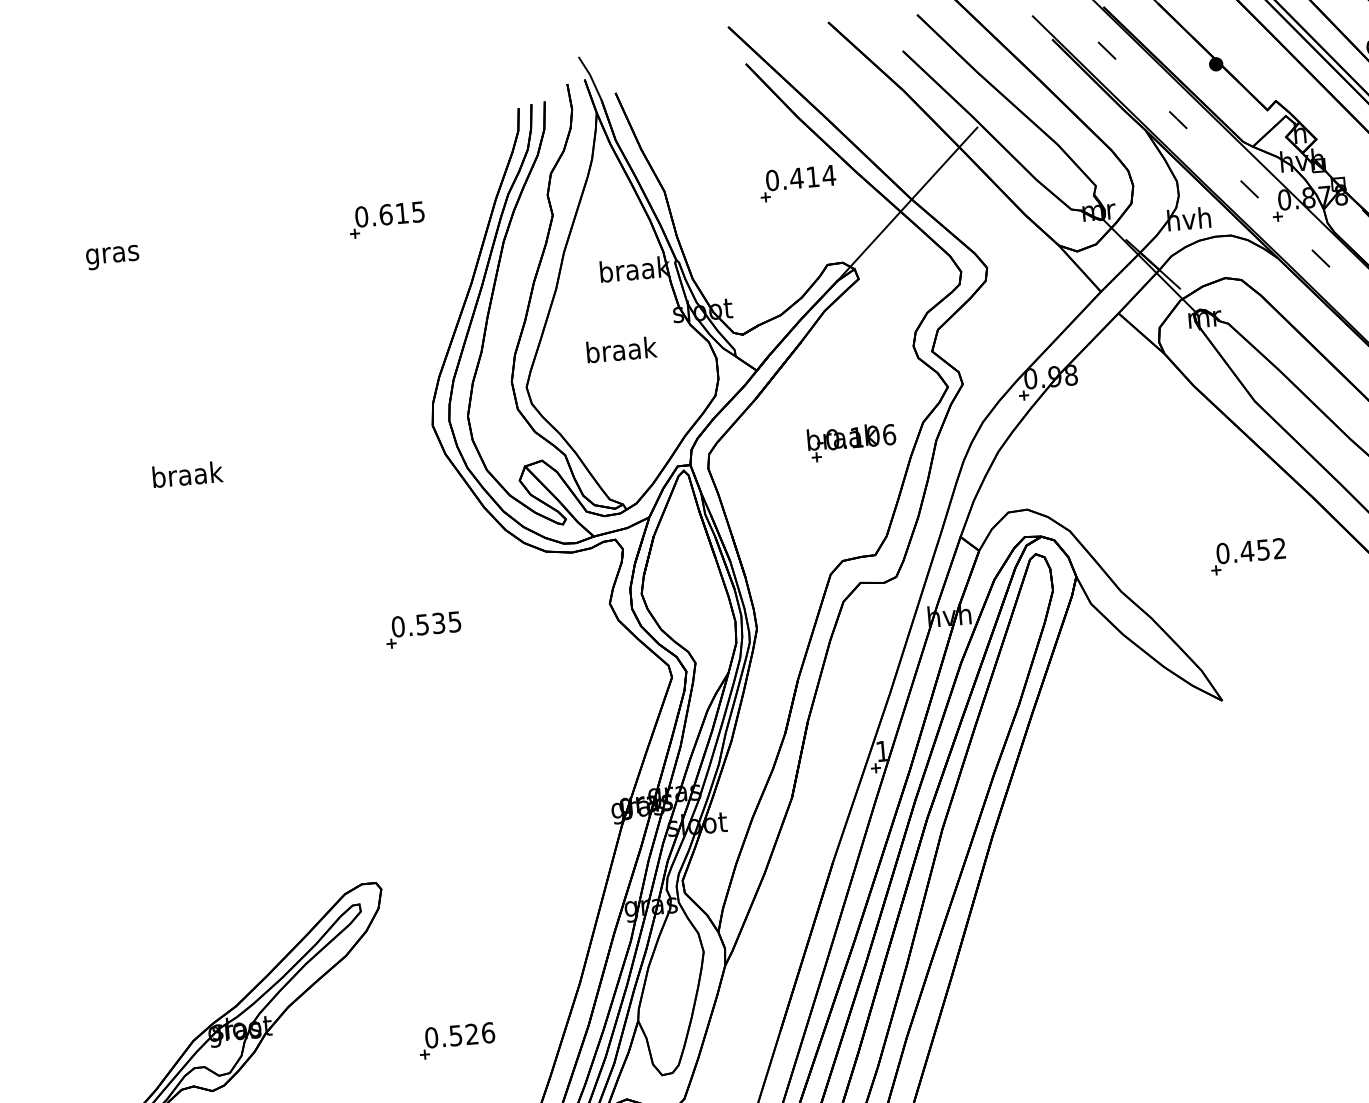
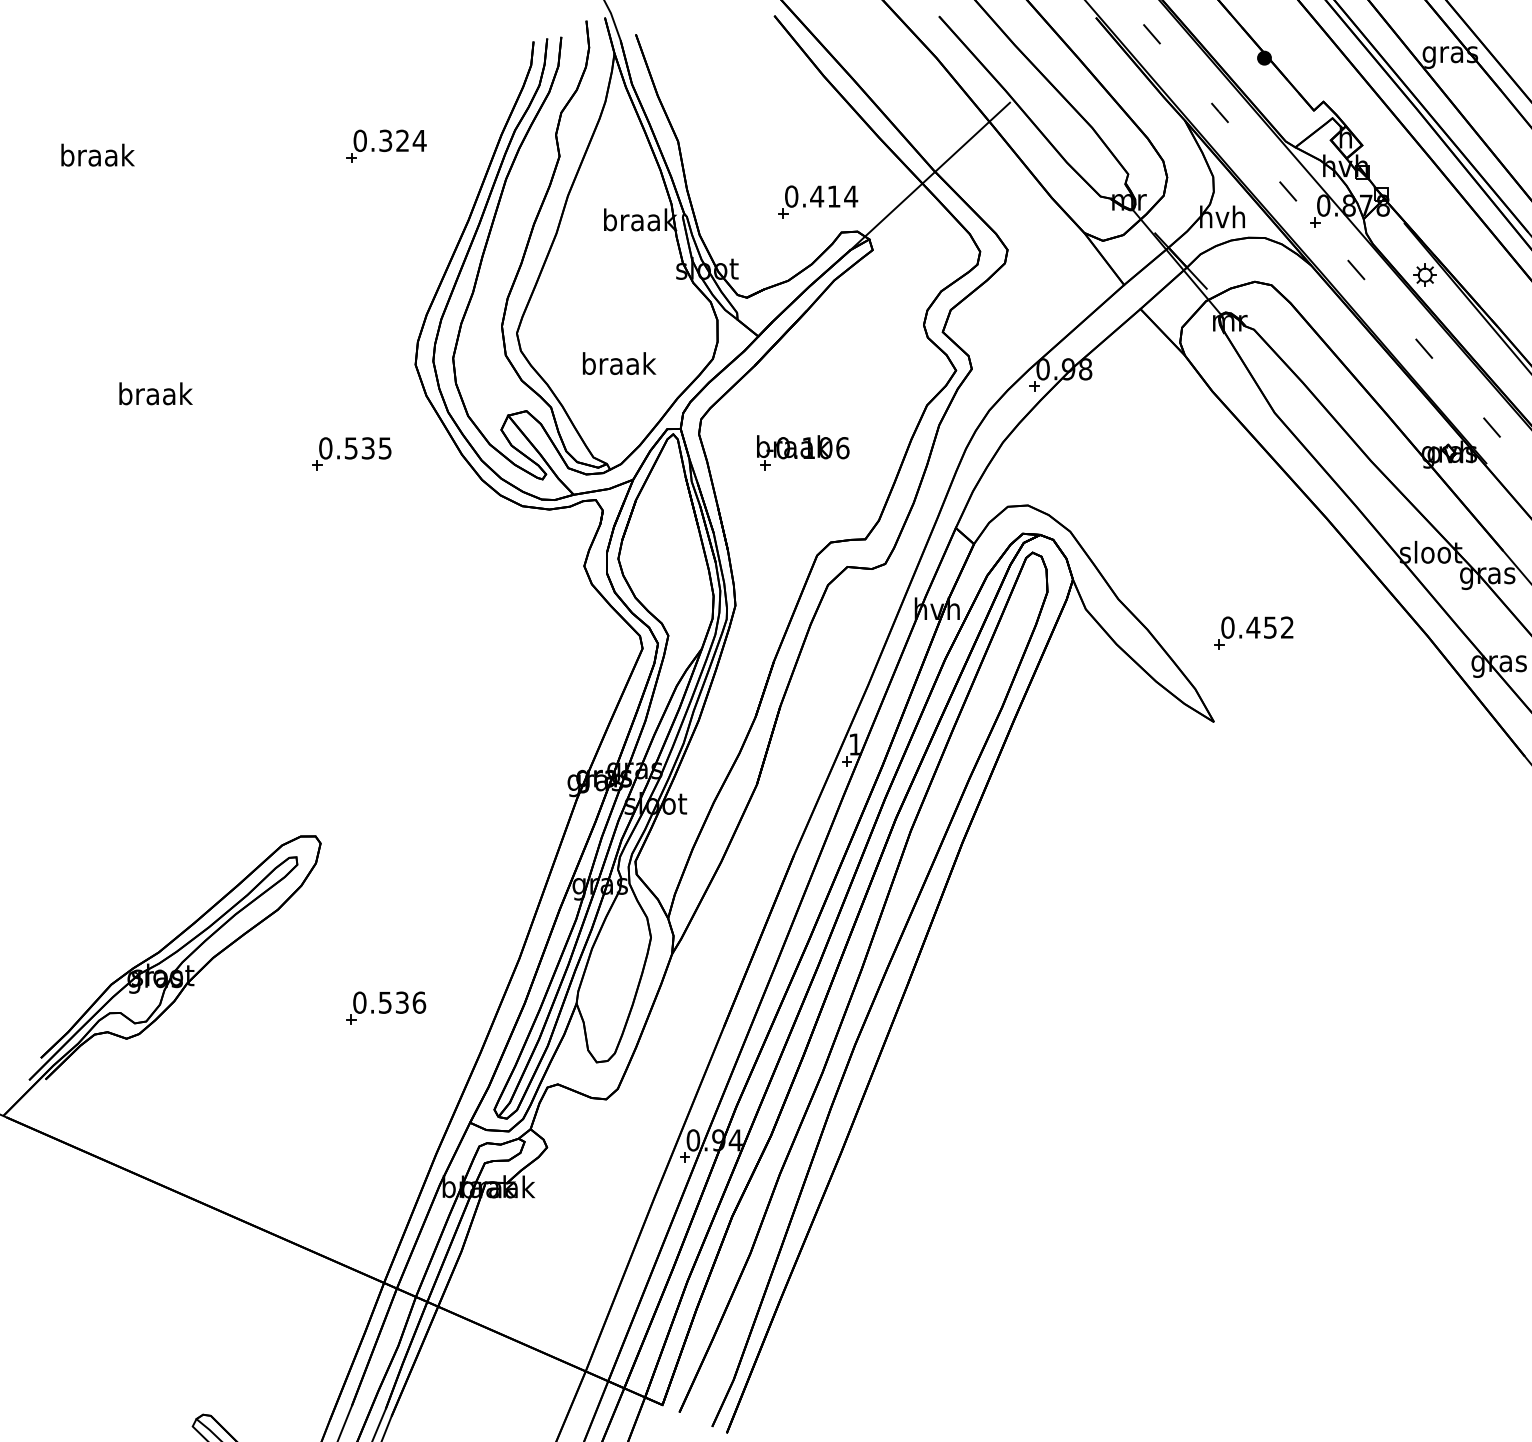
part: (798, 182) -> (818, 201), moved
text: (401, 213) -> (402, 140), 0.615 -> 0.324
text: (112, 254) -> (97, 157), gras -> braak
text: (621, 349) -> (619, 363), moved
part: (852, 442) -> (803, 452), moved
part: (1247, 556) -> (1253, 632), moved
part: (423, 629) -> (351, 453), moved
text: (472, 1034) -> (402, 1002), 0.526 -> 0.536

